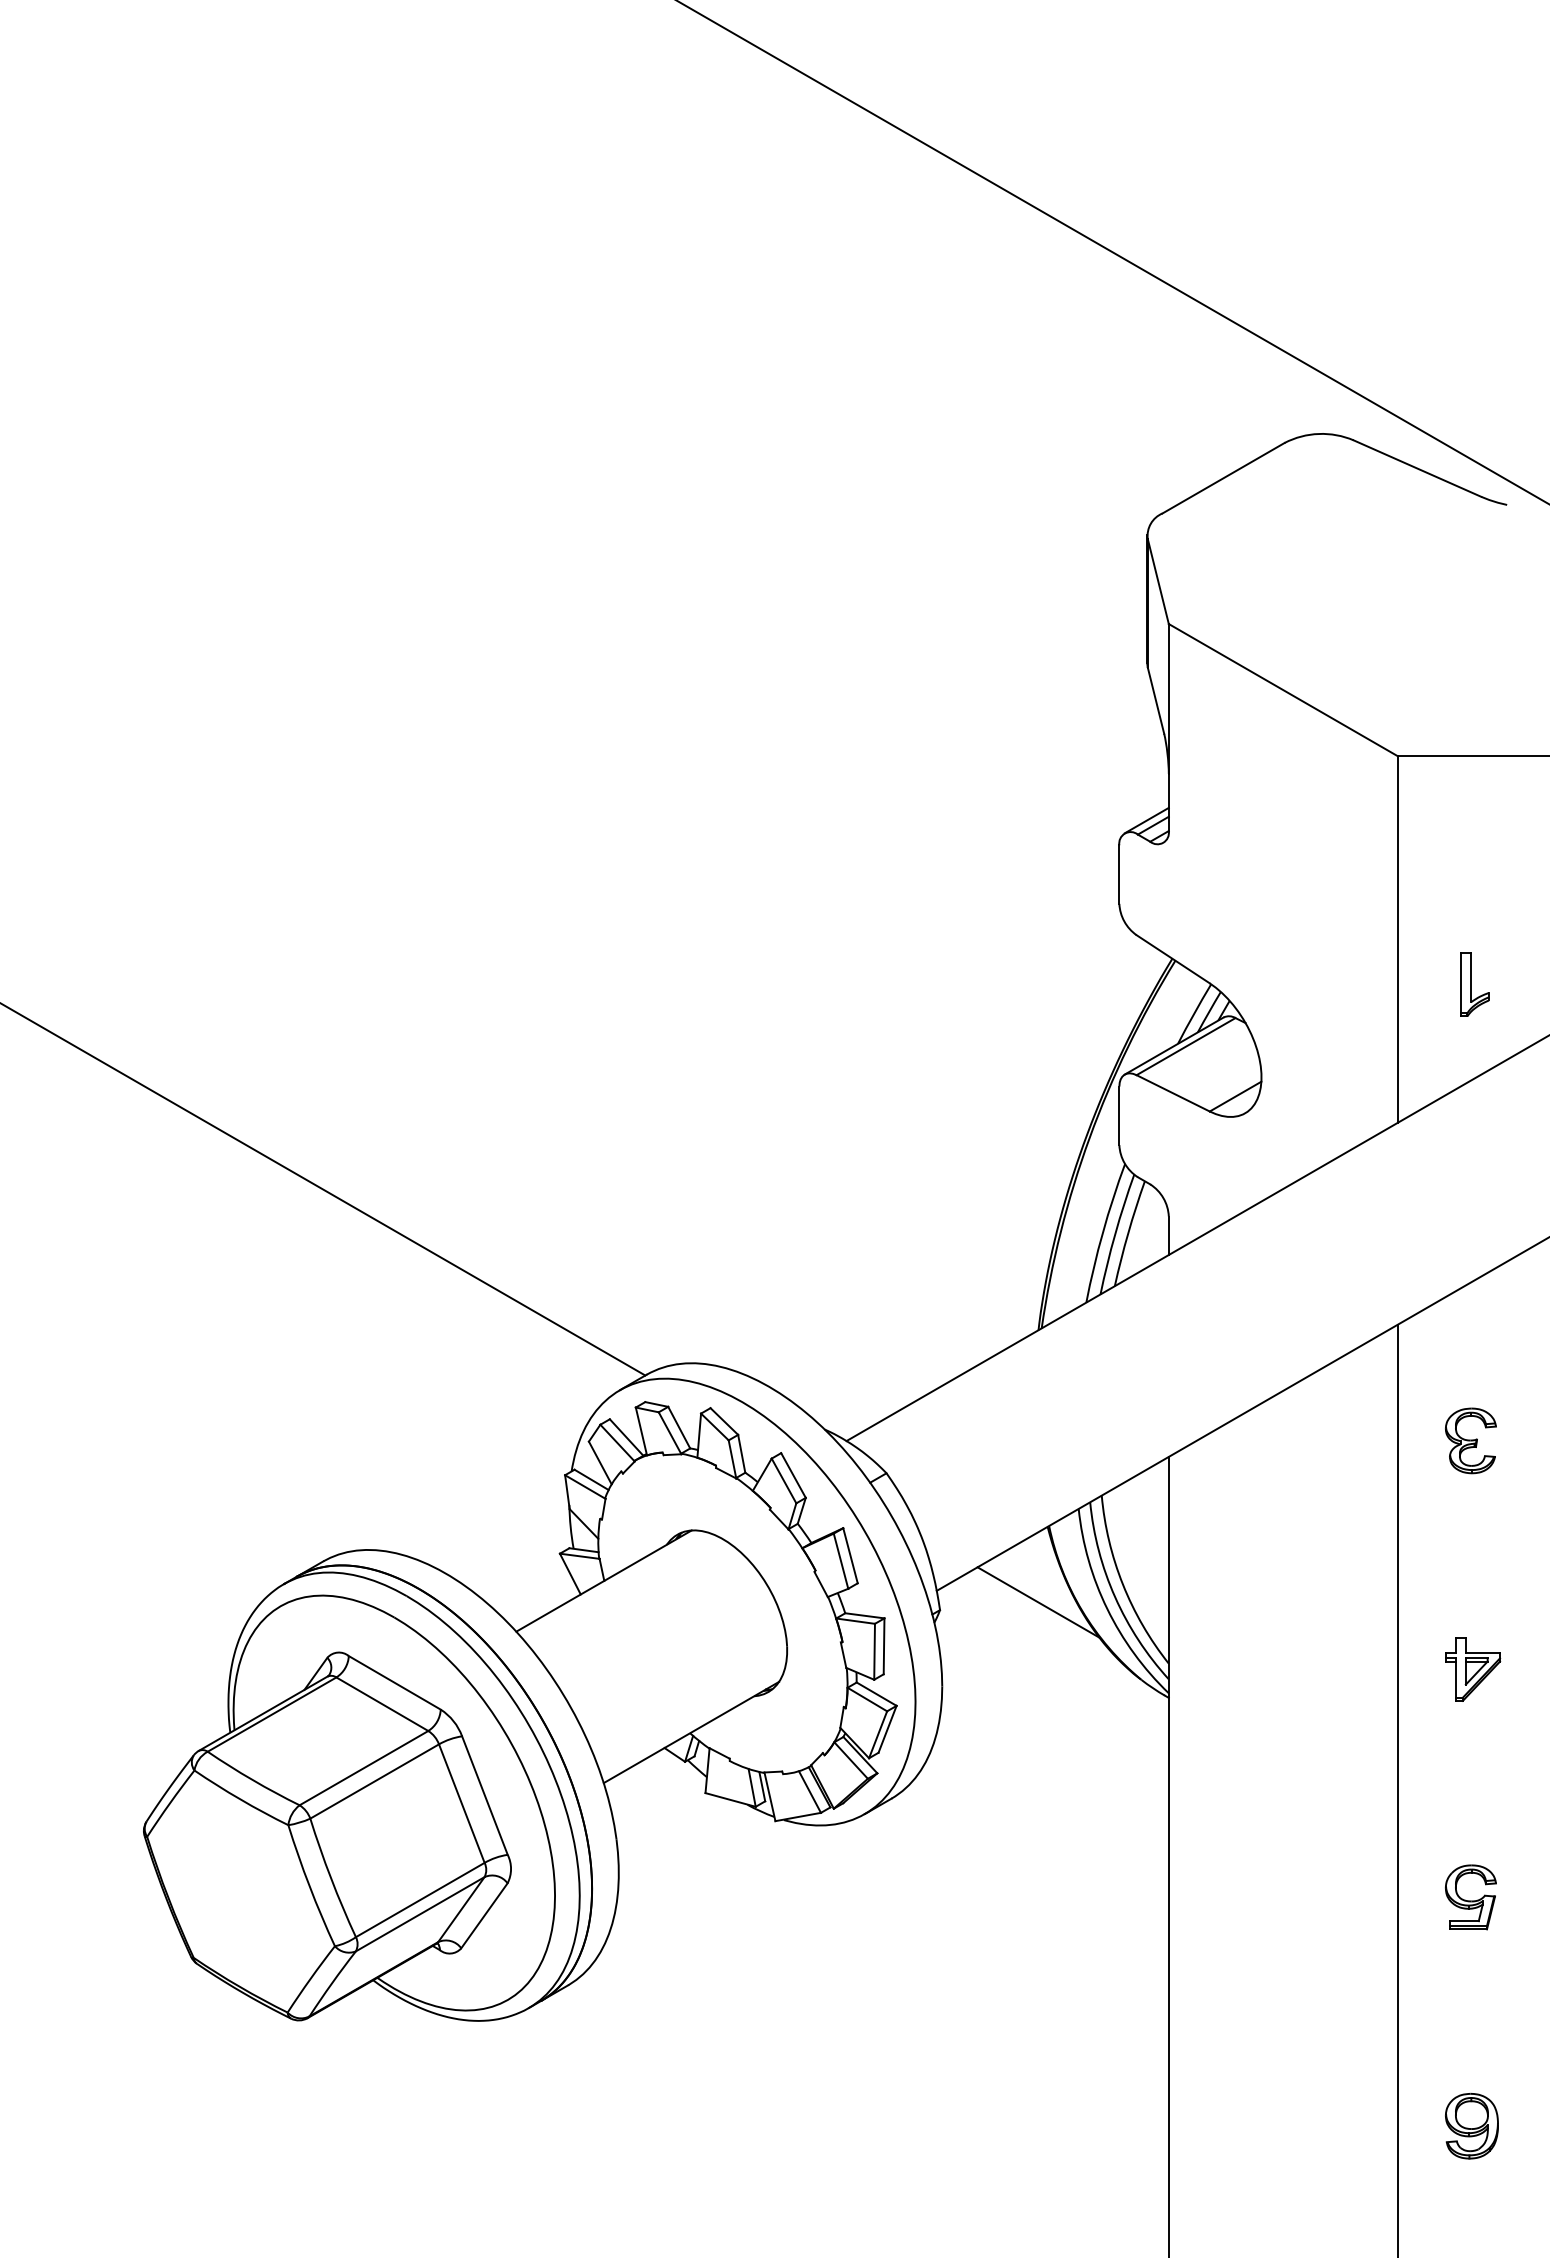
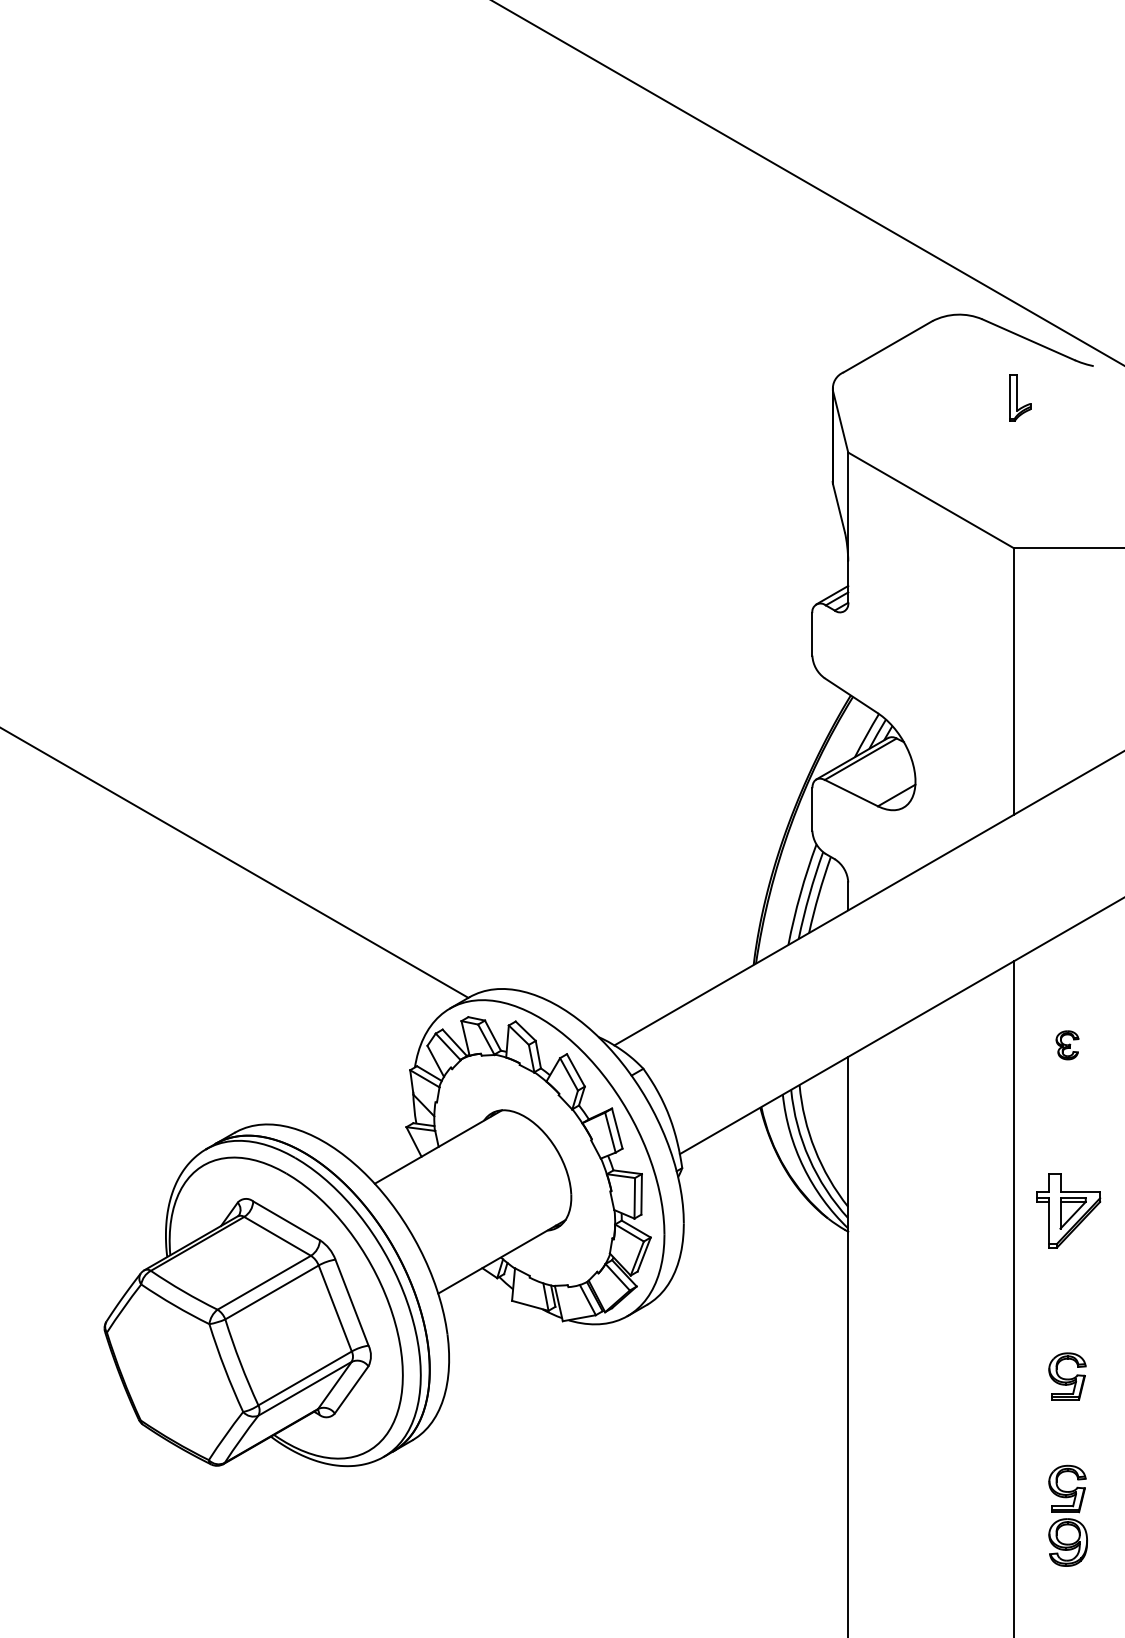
part: (1474, 984) -> (1019, 397), moved
part: (1470, 1440) -> (1067, 1045), size x0.6
line: (1038, 1602) -> (753, 1162), removed
part: (1473, 1669) -> (1069, 1211), size x1.6
part: (1470, 2052) -> (1067, 1489), added

